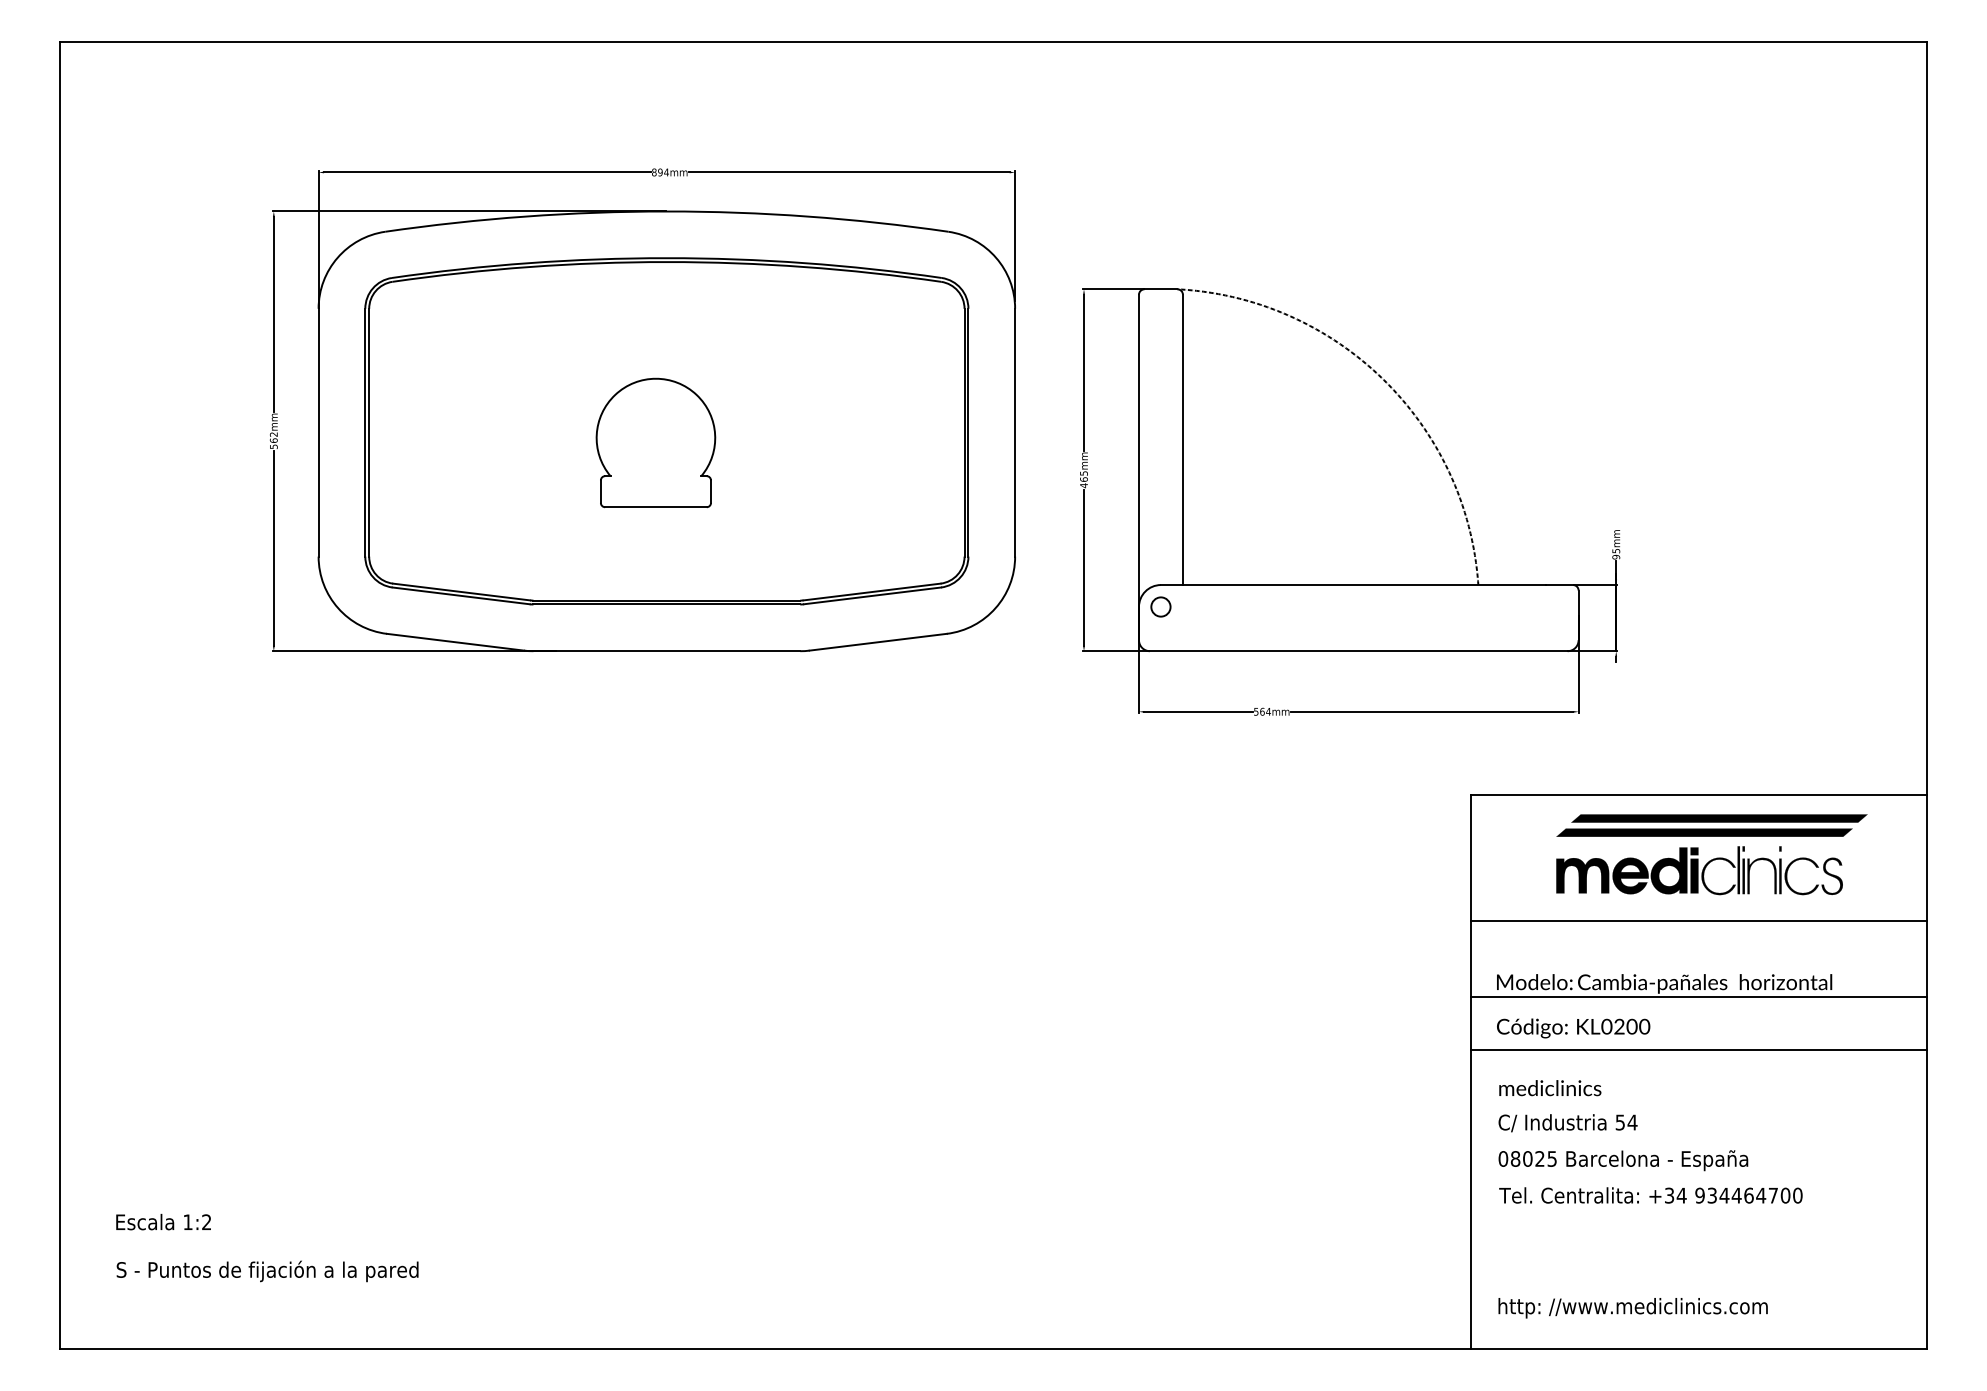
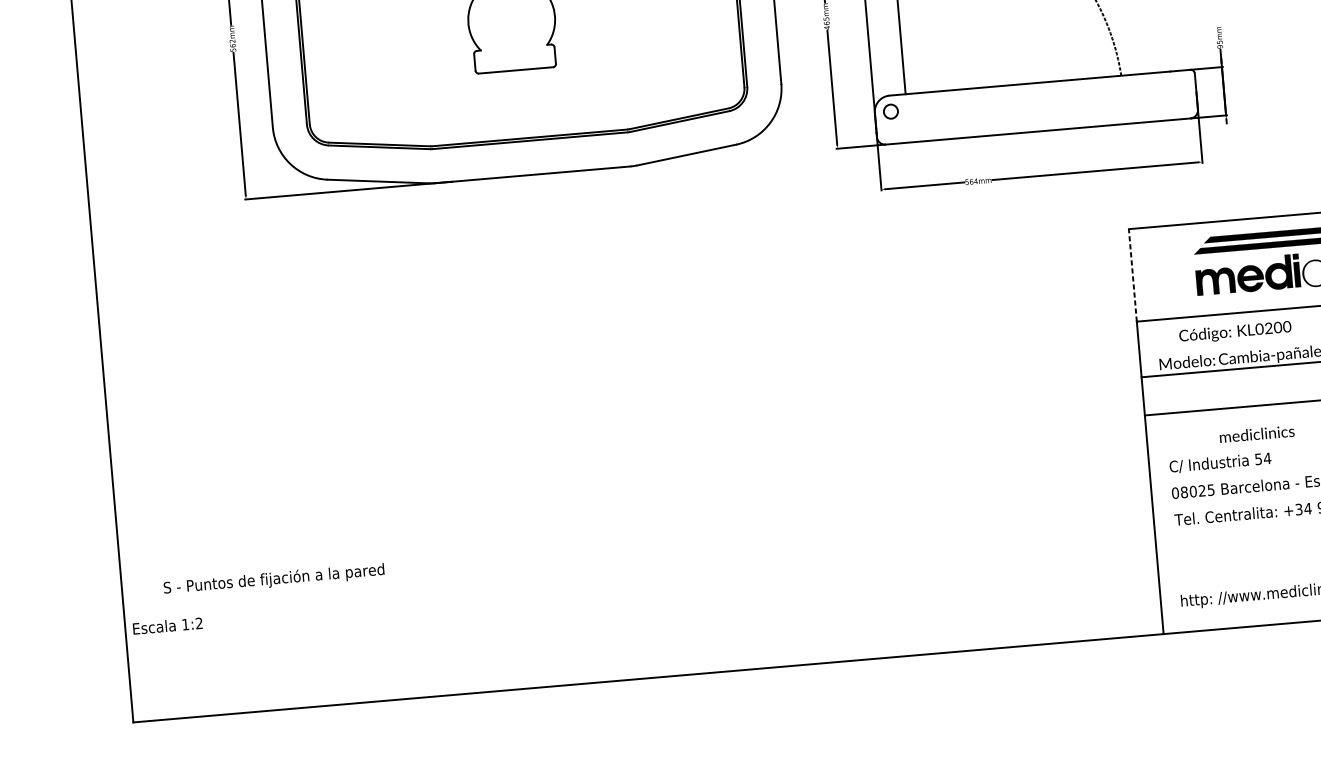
line: (1470, 857) -> (1132, 275), solid -> dashed
text: (1573, 1028) -> (1235, 332), moved
text: (1550, 1088) -> (1257, 434), moved
text: (163, 1221) -> (167, 625), moved
text: (267, 1271) -> (274, 579), moved

